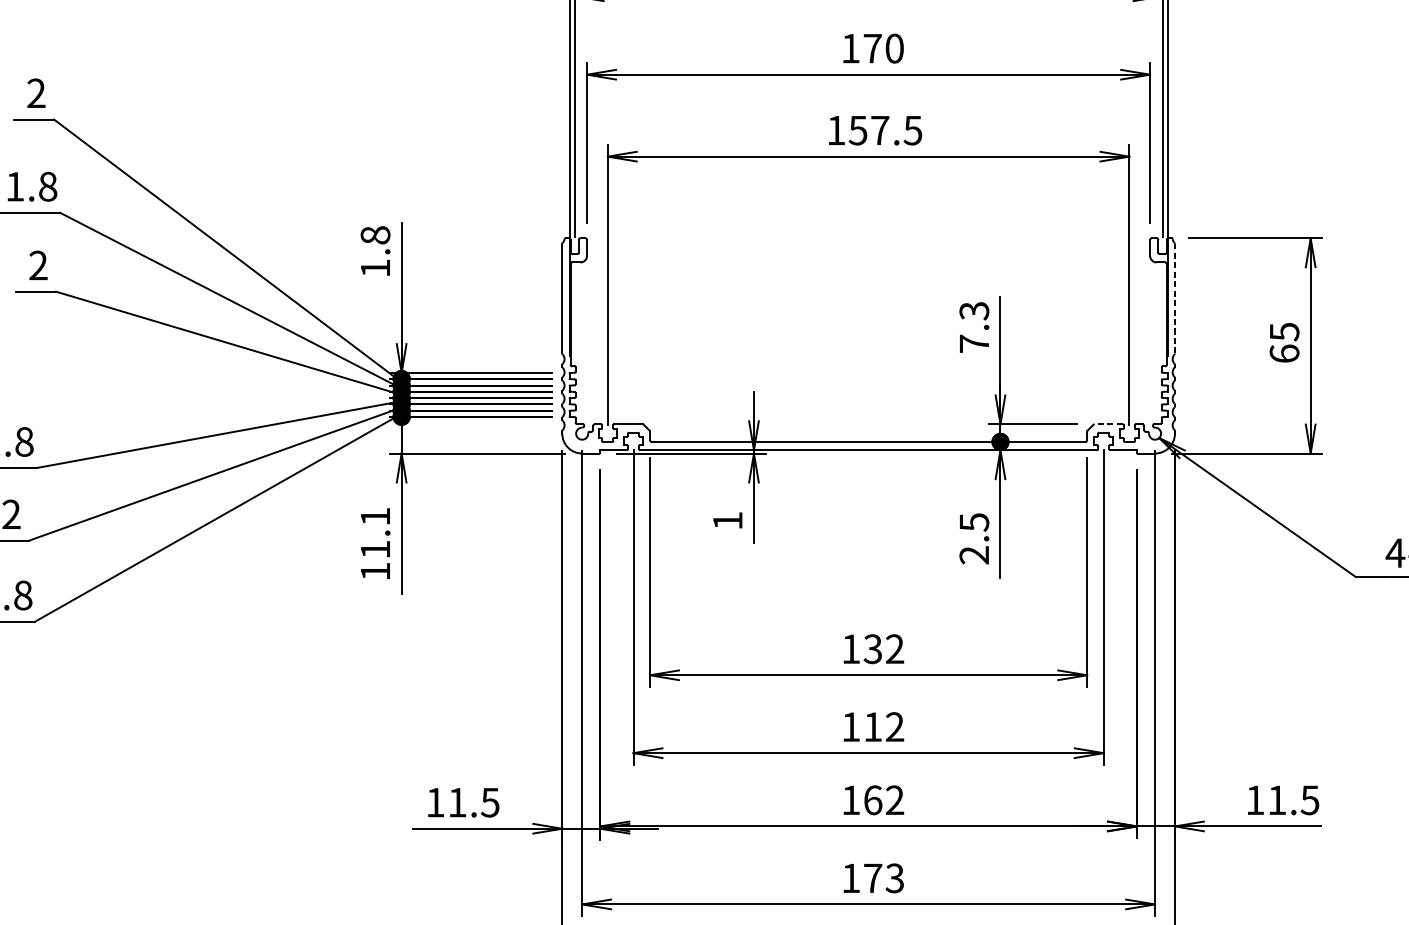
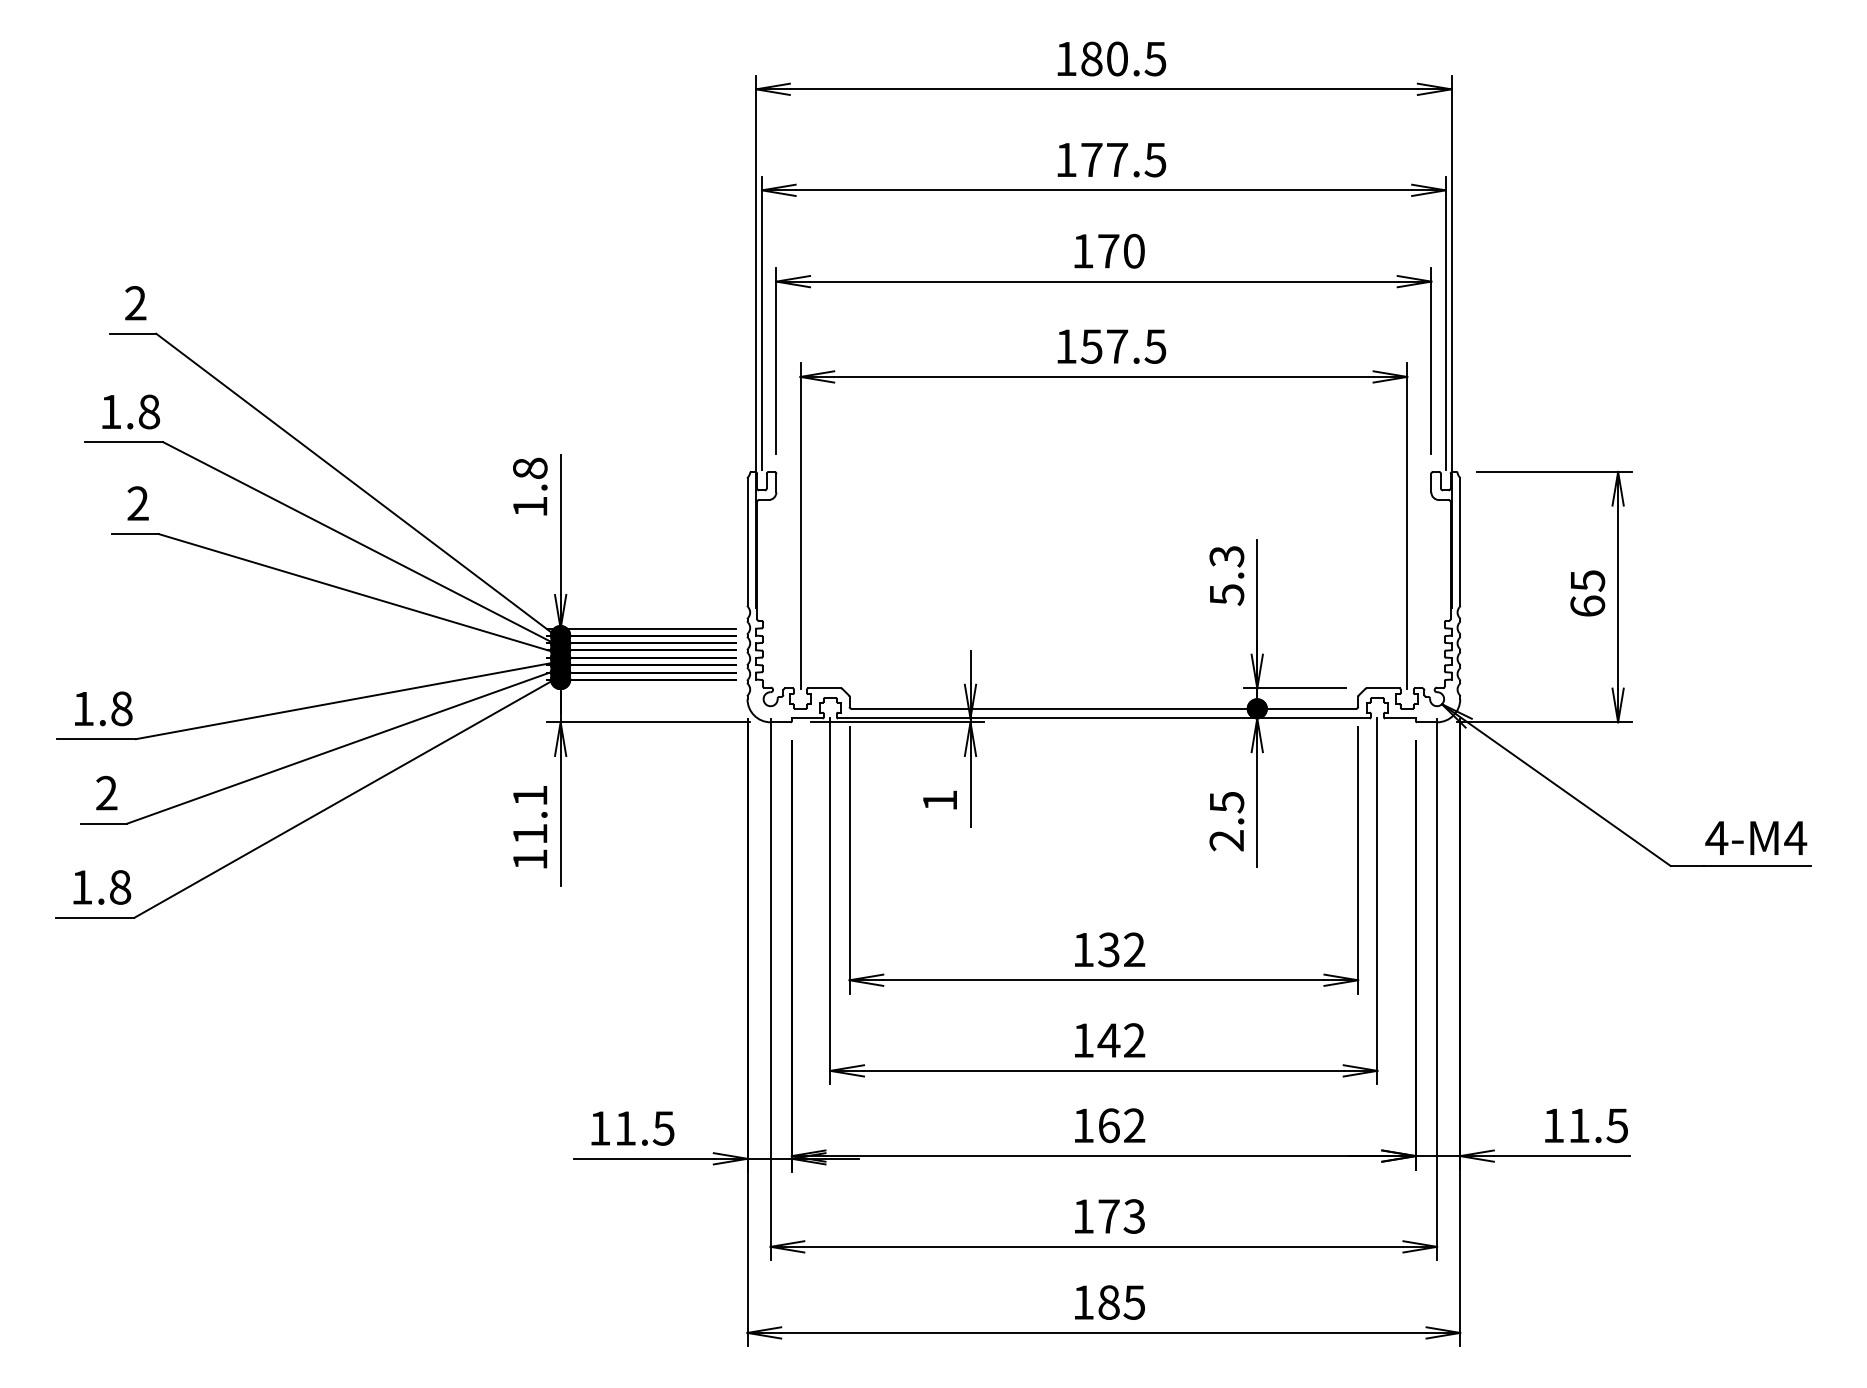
line: (1175, 298) -> (1460, 542), dashed -> solid
text: (974, 343) -> (1227, 594), 7.3 -> 5.3
line: (1108, 424) -> (1382, 688), dashed -> solid
text: (872, 727) -> (1108, 1040), 112 -> 142

